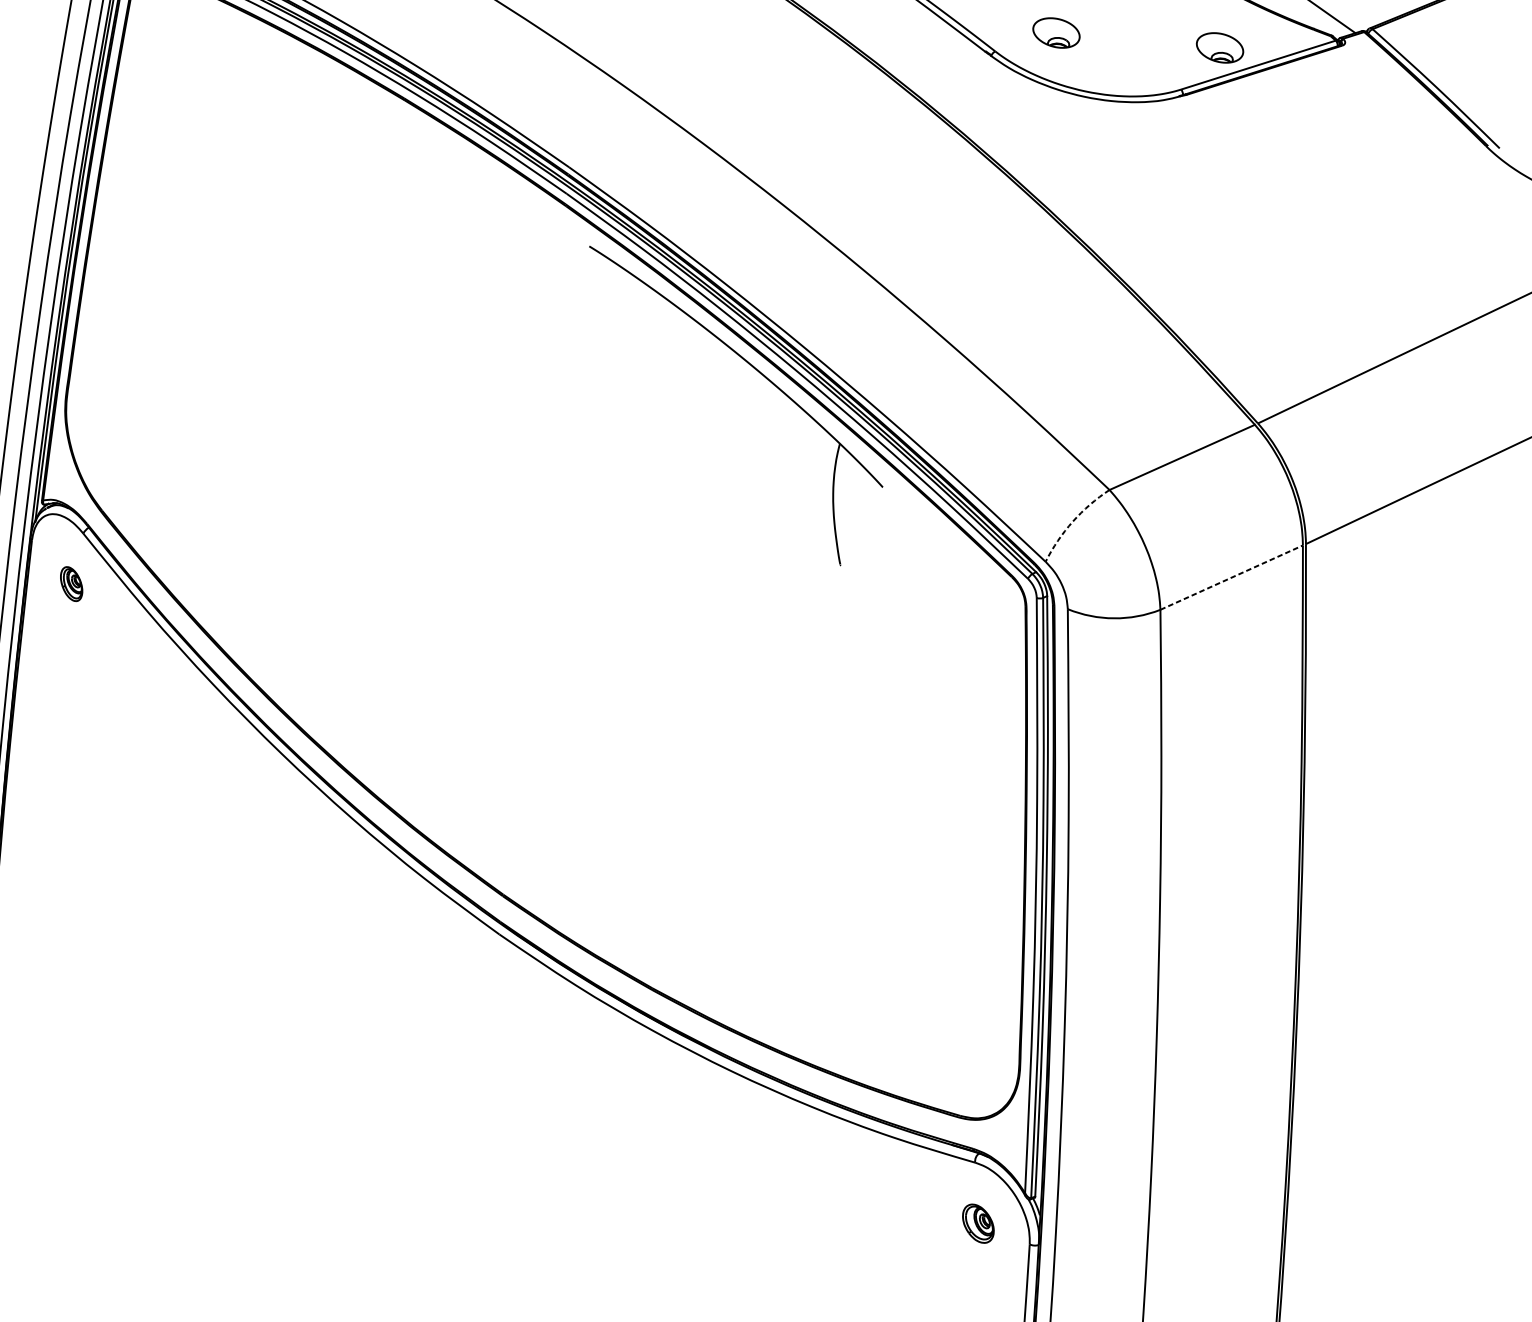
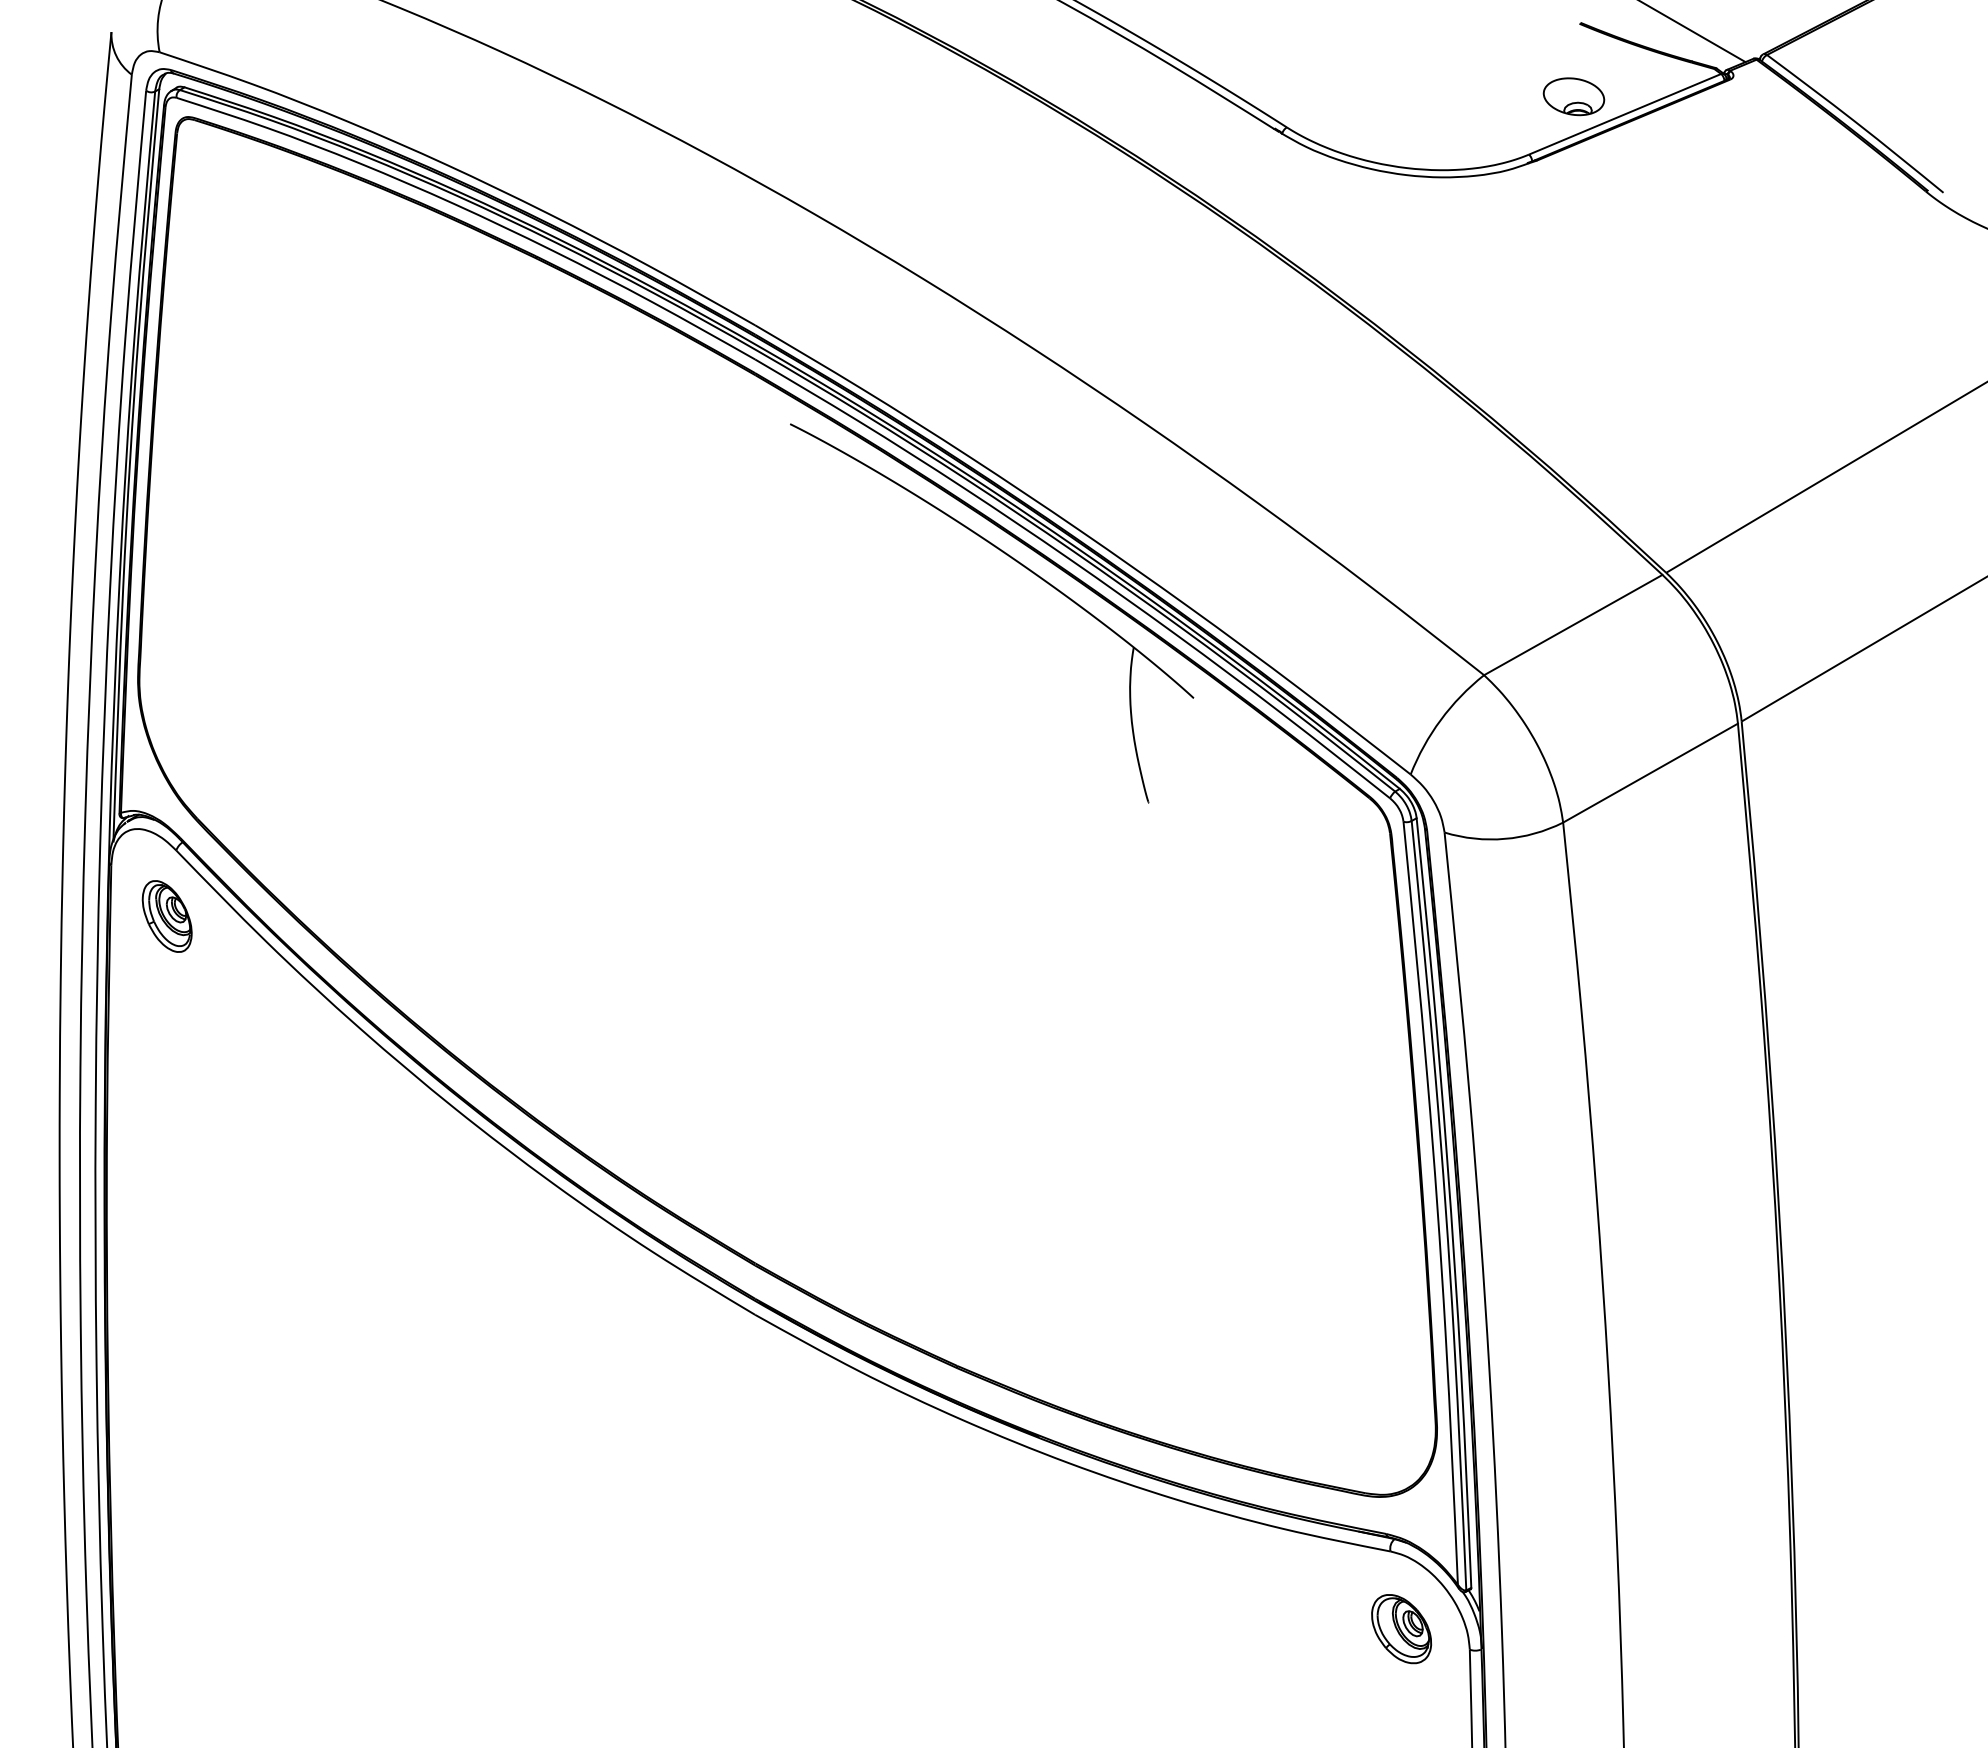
part: (1056, 32) -> (1362, 96), removed
arc: (1072, 522) -> (1440, 720), dashed -> solid
line: (1231, 577) -> (1650, 772), dashed -> solid
part: (71, 584) -> (166, 916), size x1.67
part: (978, 1223) -> (1401, 1629), size x1.43

